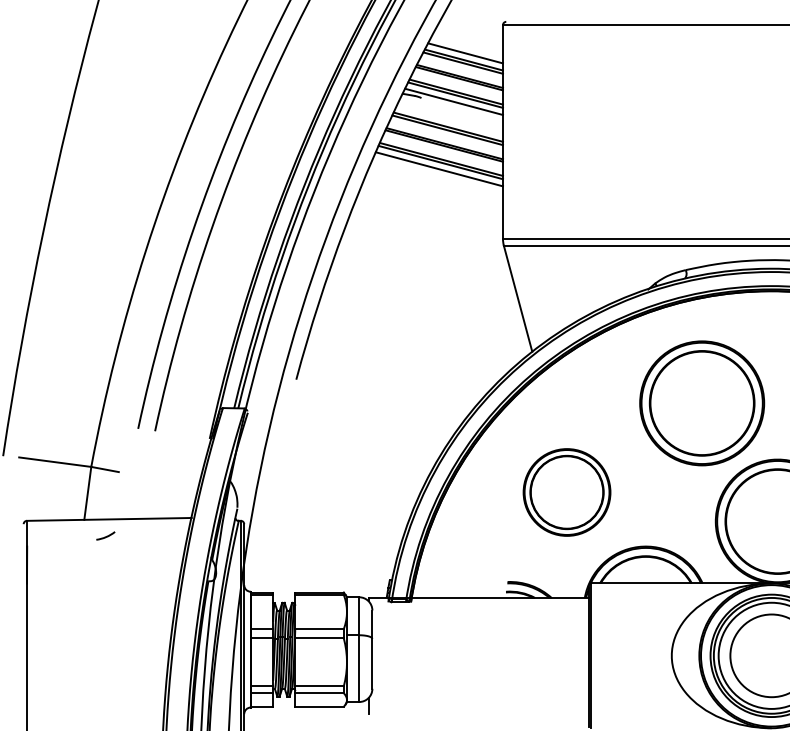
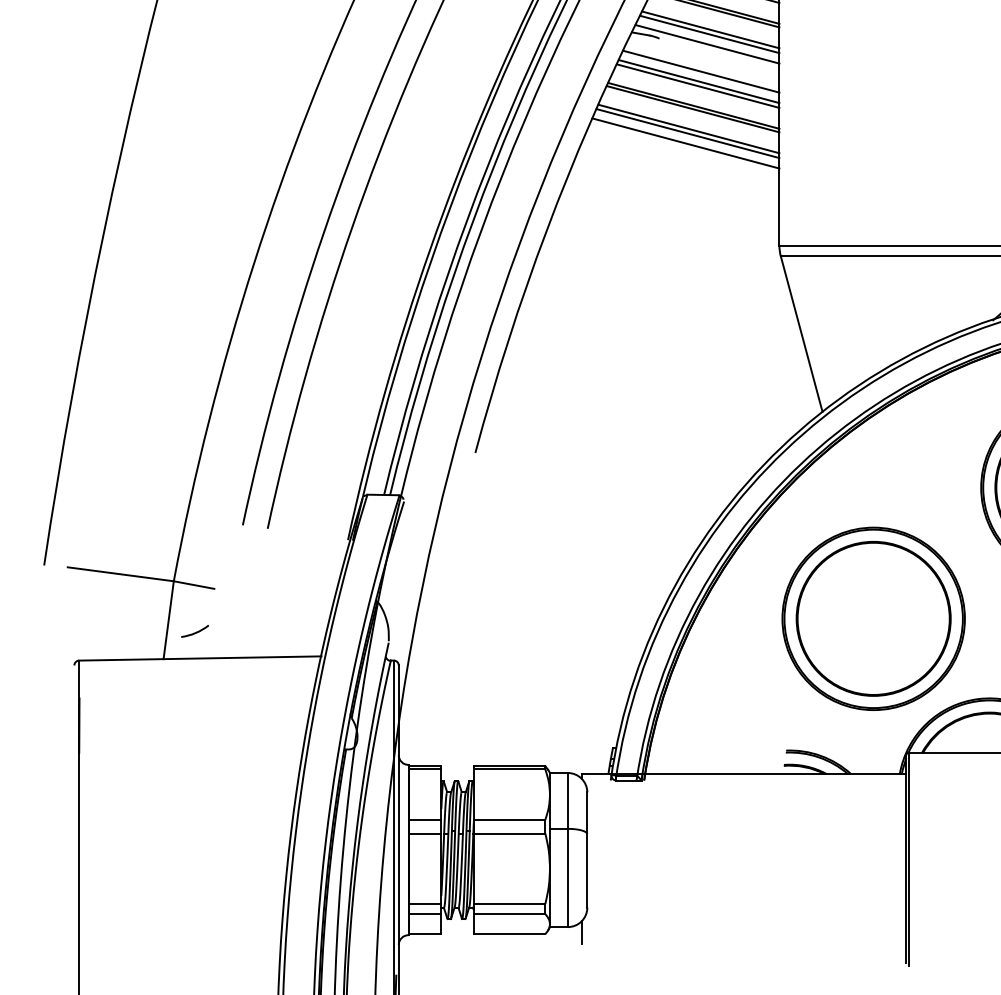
line: (449, 120) -> (700, 71), added
part: (566, 492) -> (872, 618), size x1.43
arc: (105, 536) -> (194, 632), moved

